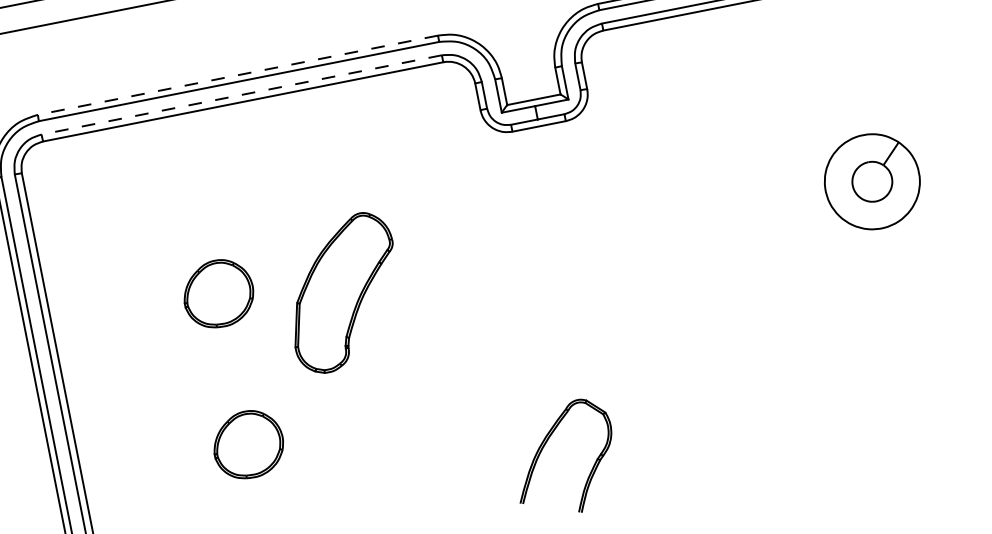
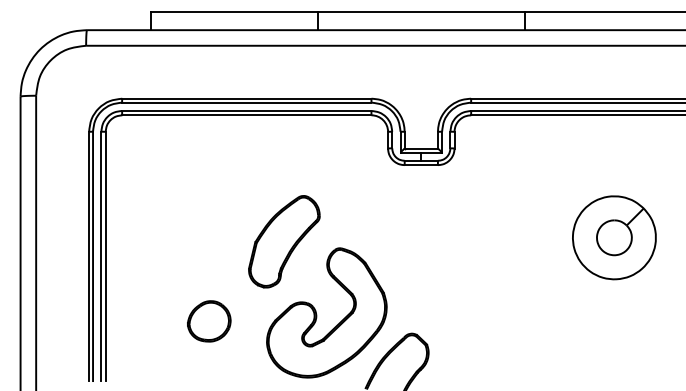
line: (237, 75) -> (246, 98), dashed -> solid
line: (241, 94) -> (246, 110), dashed -> solid
part: (872, 181) -> (614, 237), size x1.43
part: (218, 293) -> (209, 227), removed
part: (419, 399) -> (317, 314), added

